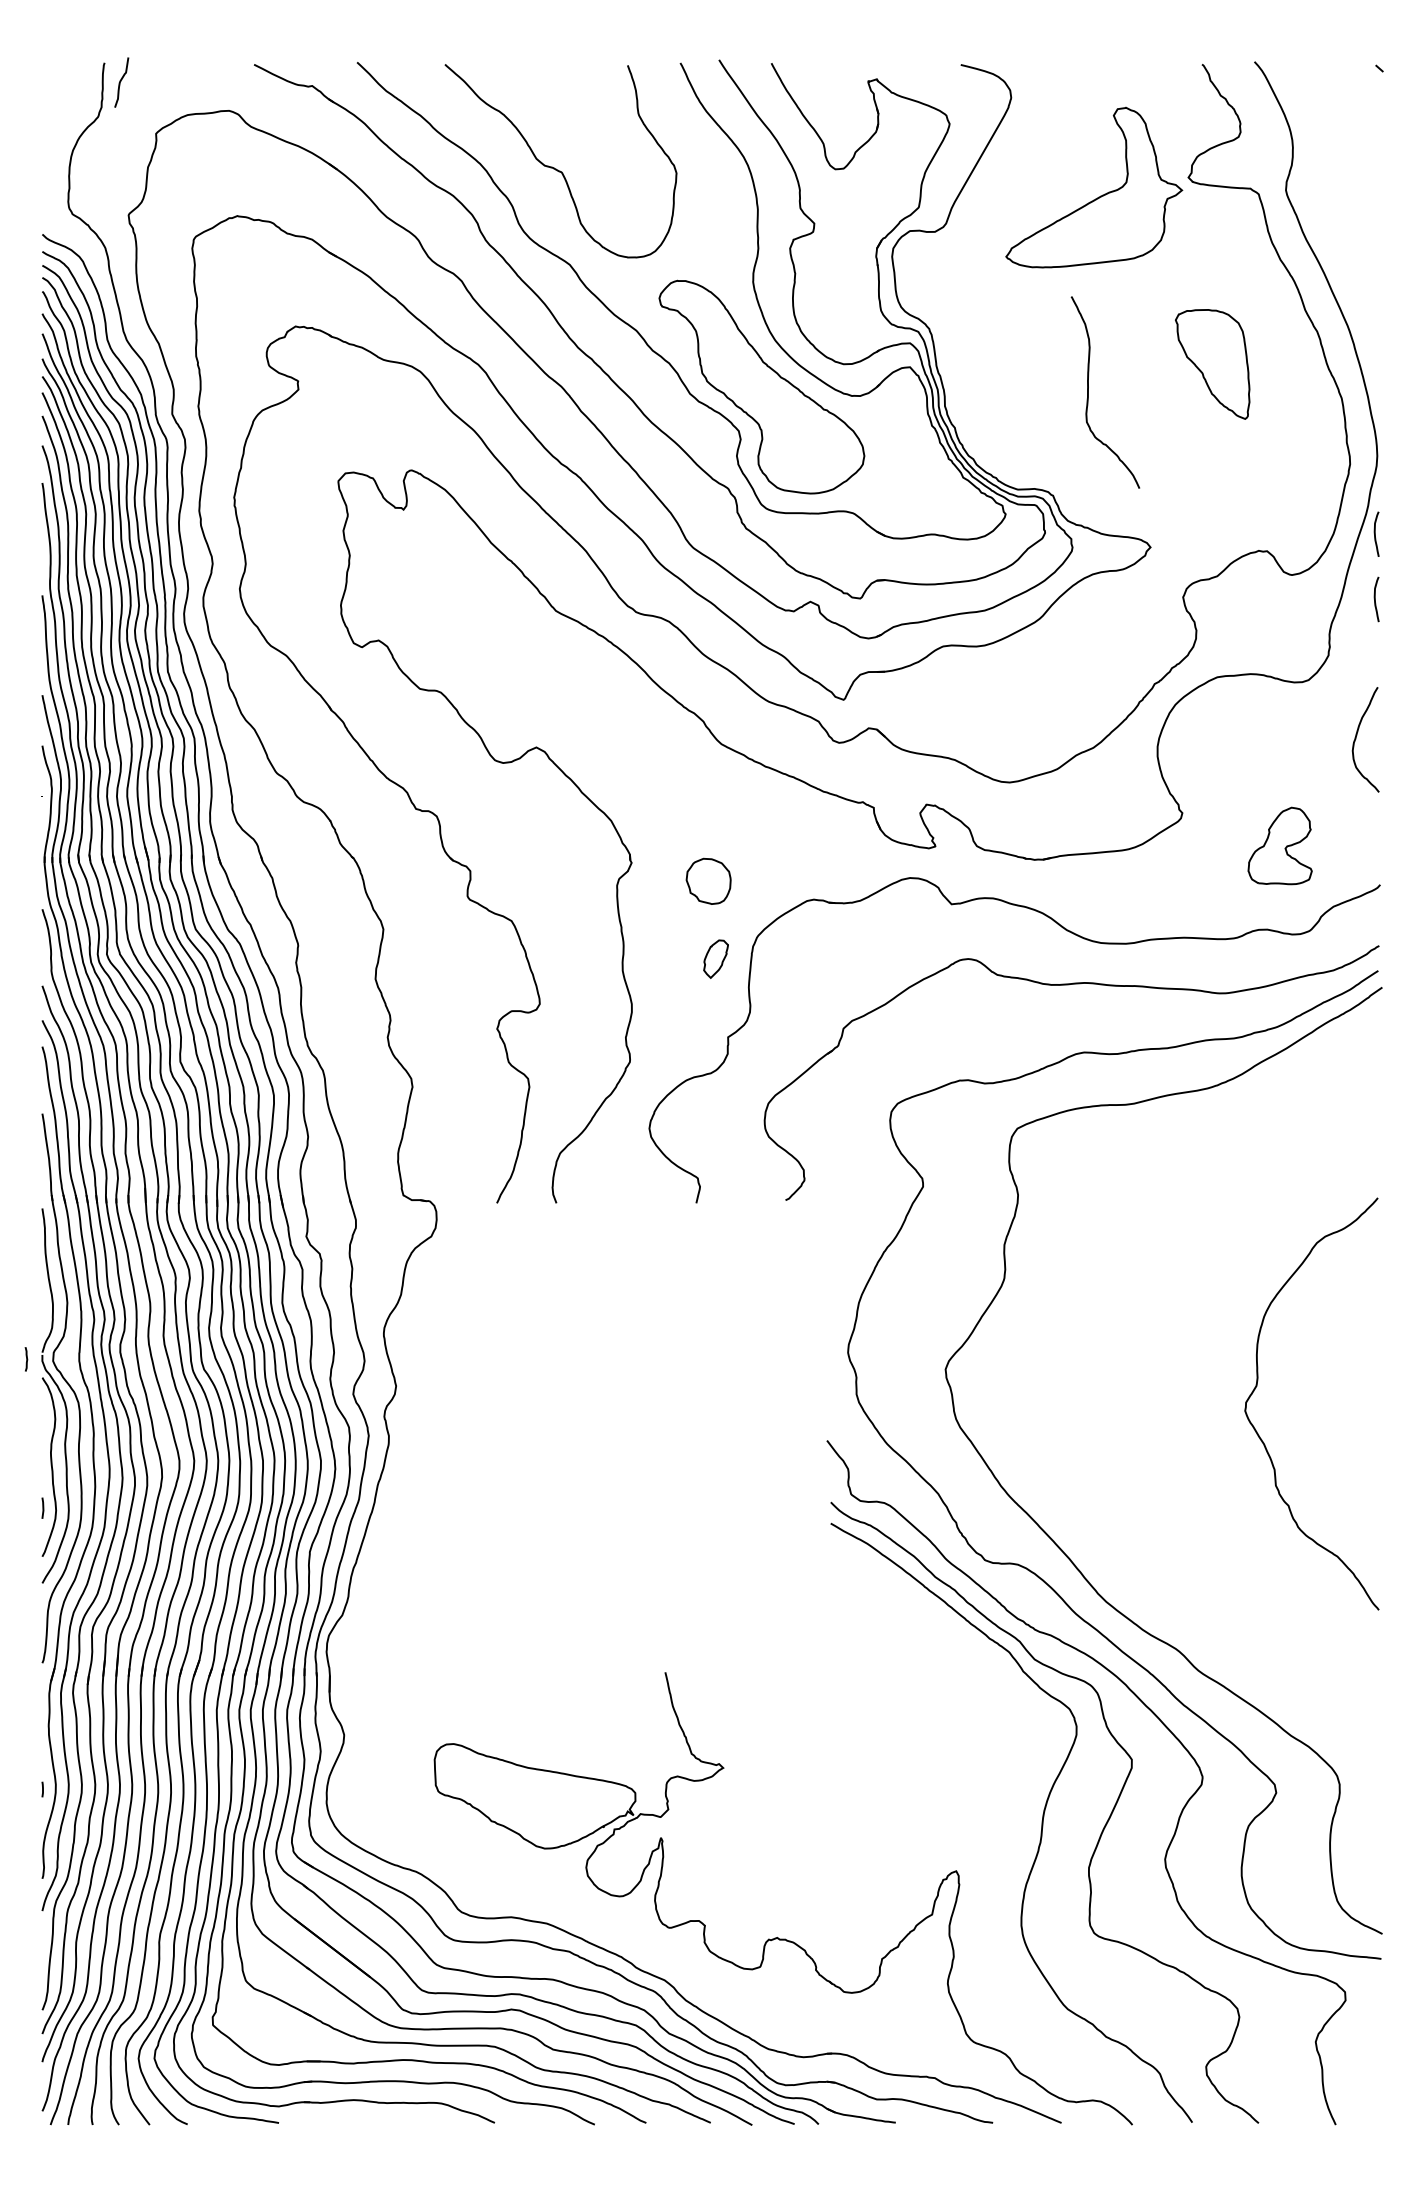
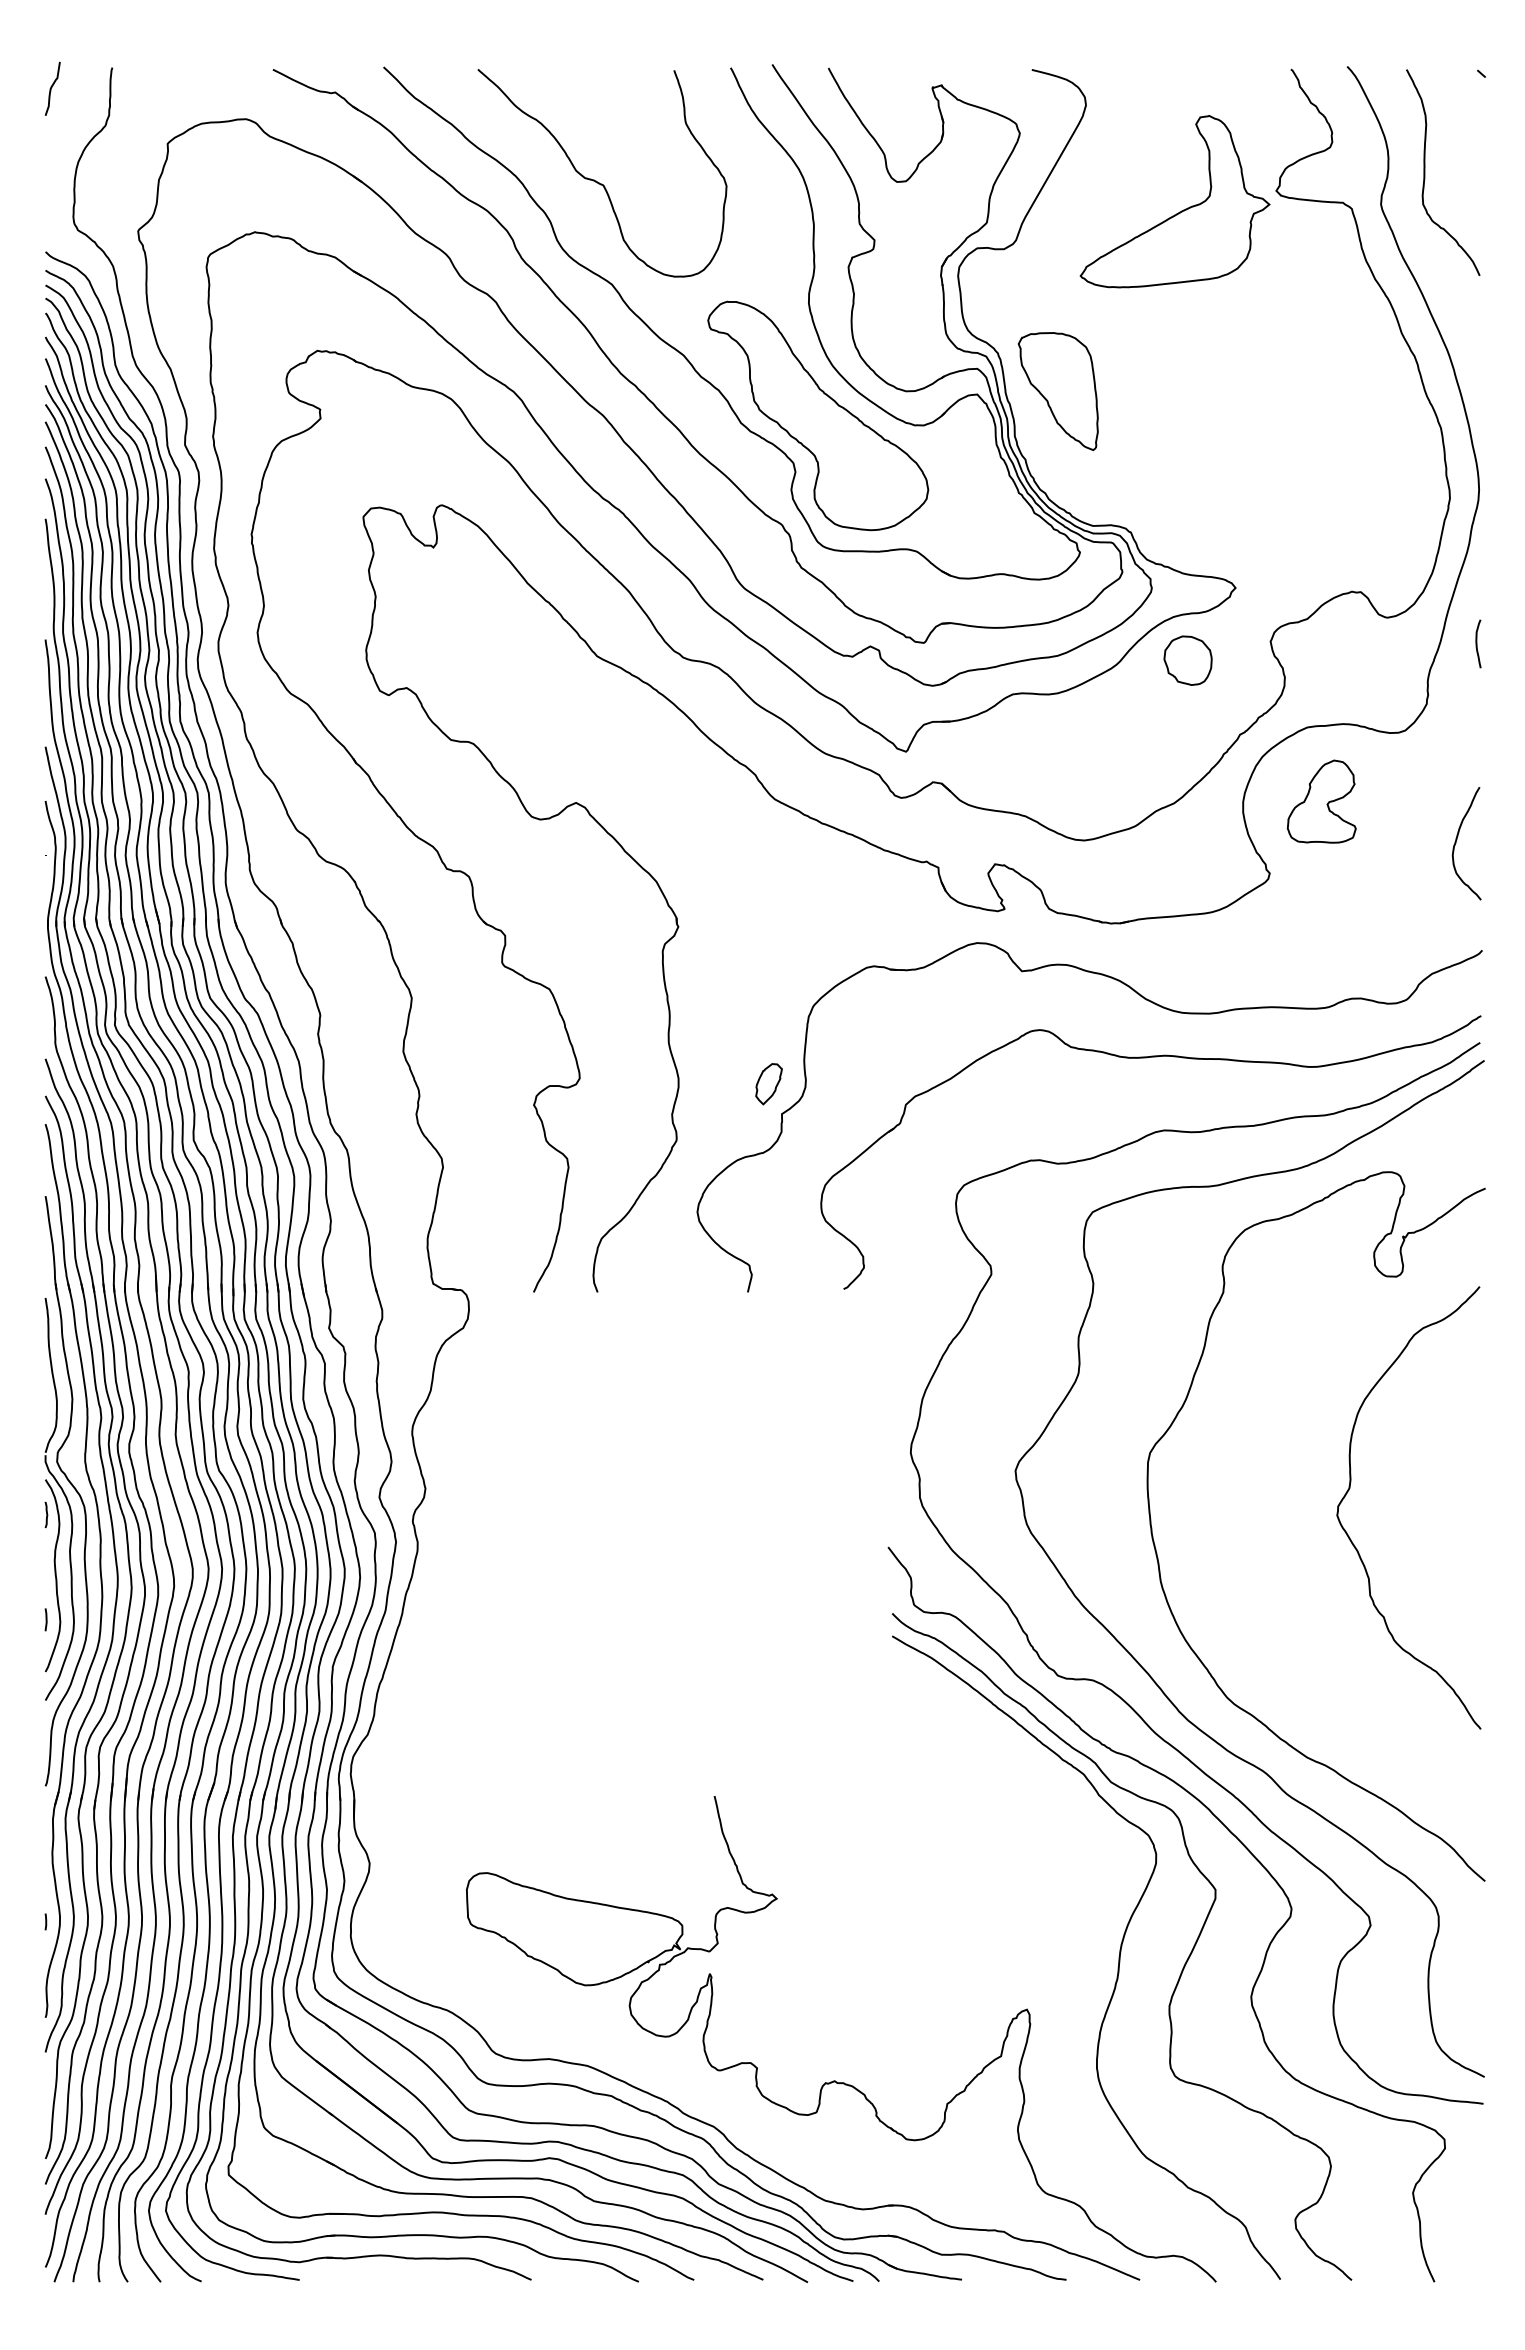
curve: (121, 81) -> (52, 87), moved
part: (1211, 364) -> (1057, 391), moved
curve: (1088, 392) -> (1425, 172), moved
curve: (1375, 533) -> (1477, 573), removed
curve: (1357, 736) -> (1457, 840), moved
part: (1279, 845) -> (1321, 801), moved
part: (708, 881) -> (1187, 660), moved
part: (715, 959) -> (768, 1084), moved
curve: (26, 1358) -> (46, 1514), moved
curve: (1078, 1450) -> (1158, 1557), added

